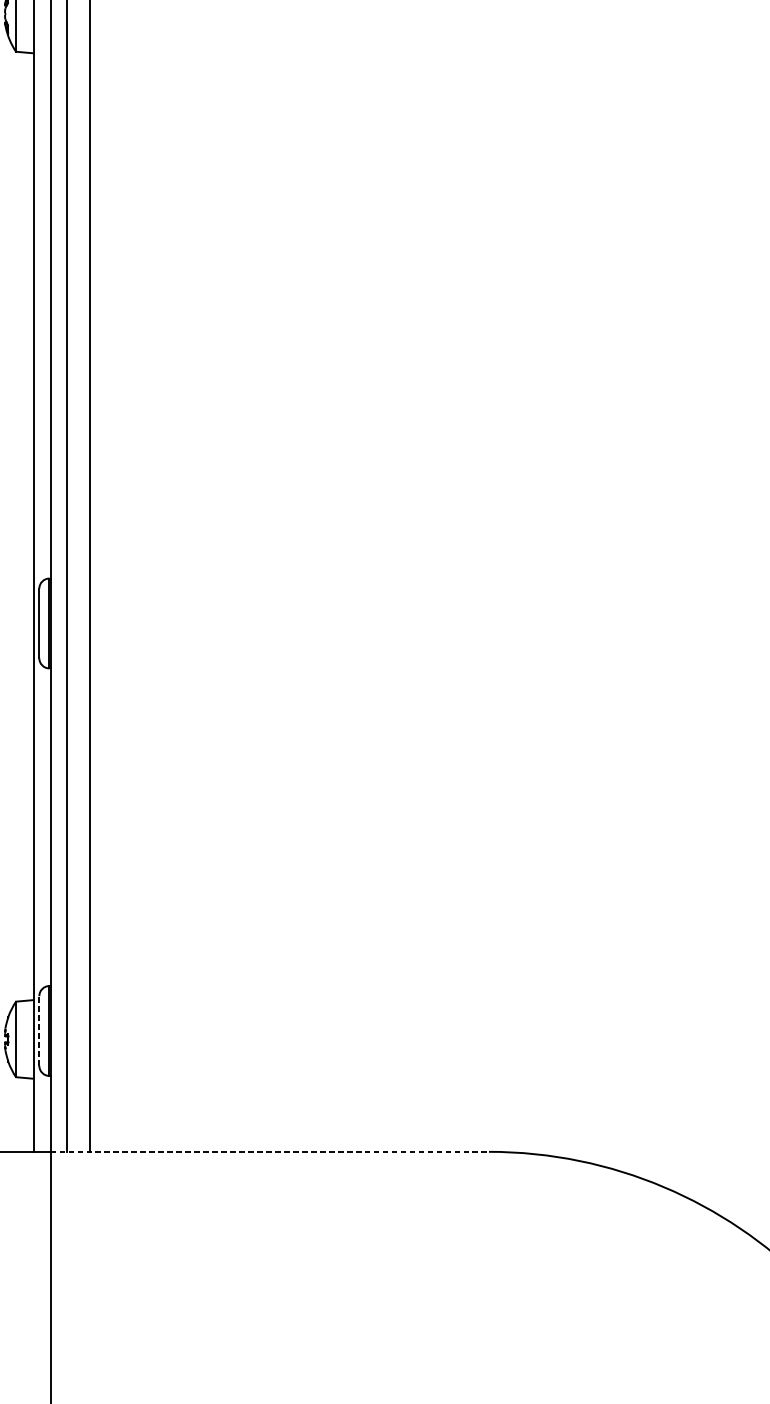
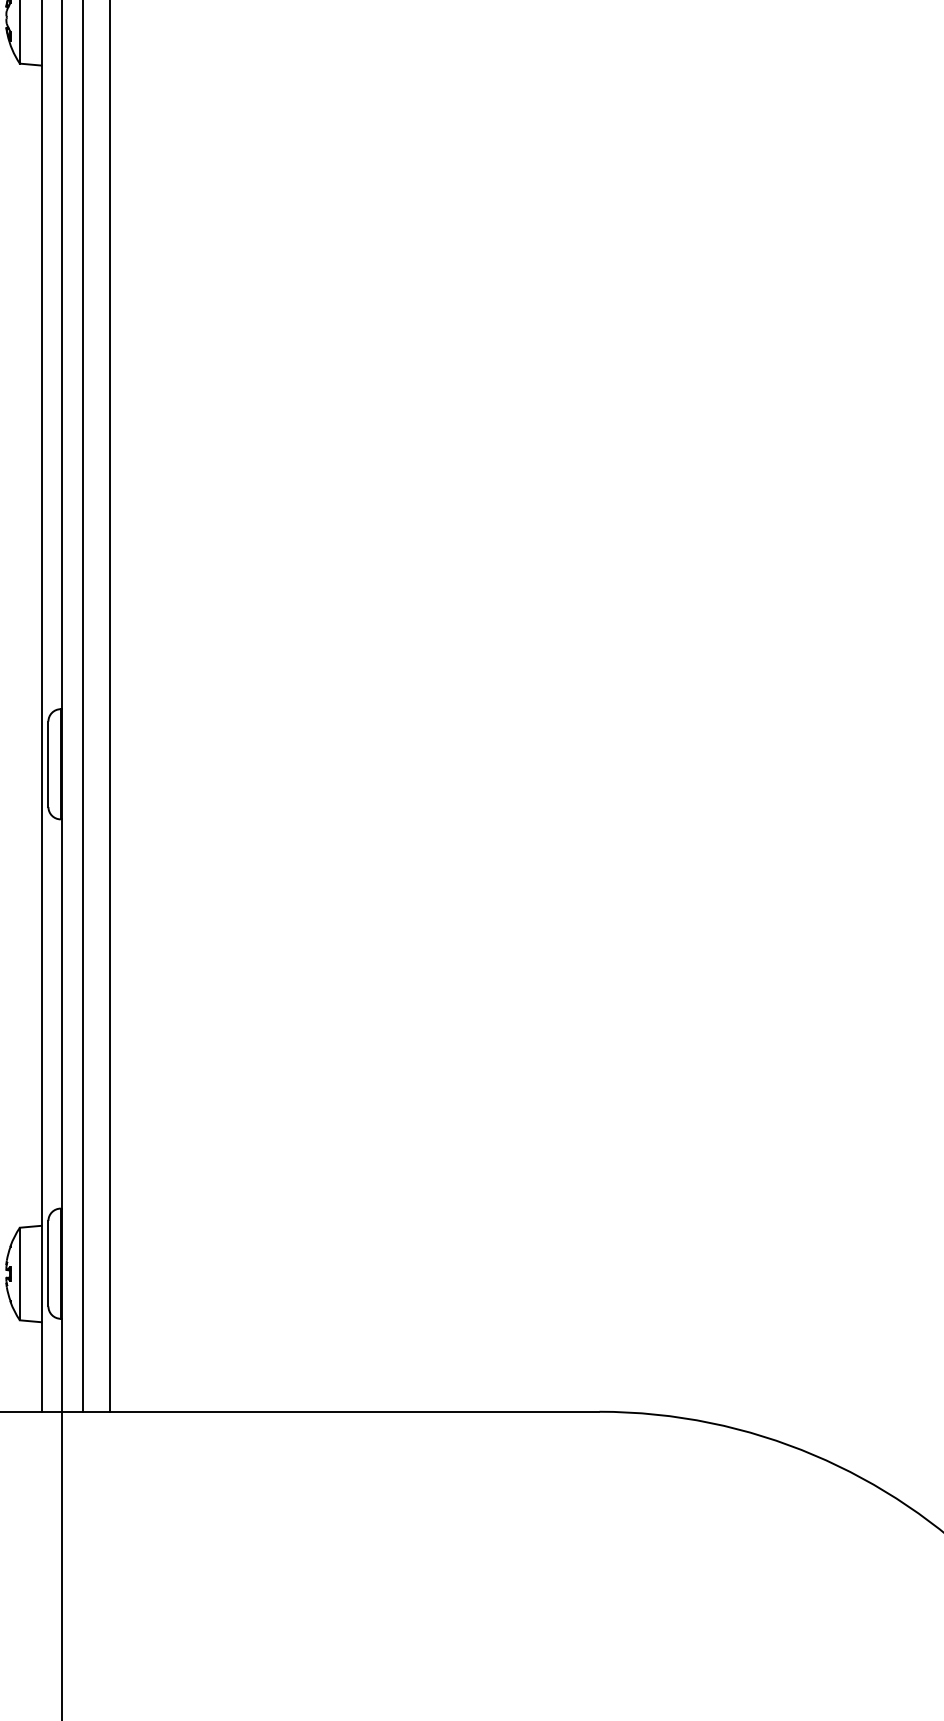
line: (39, 1030) -> (48, 1263), dashed -> solid
line: (269, 1151) -> (330, 1411), dashed -> solid

